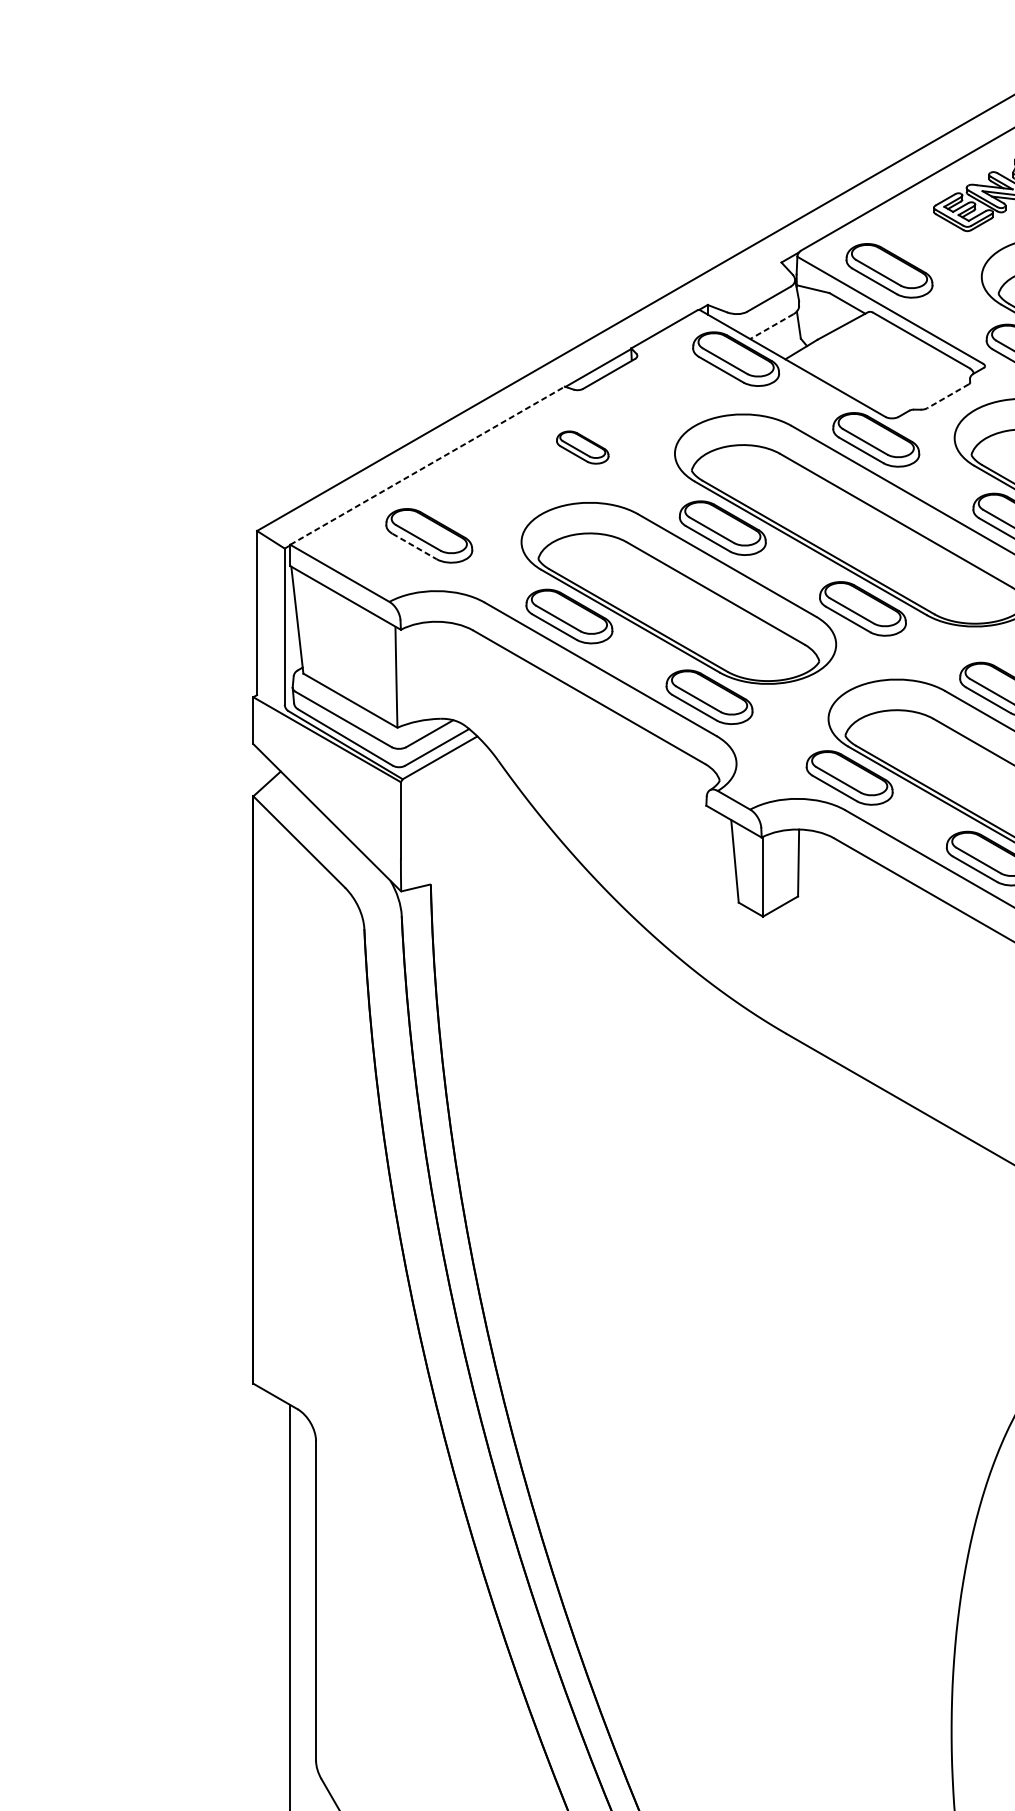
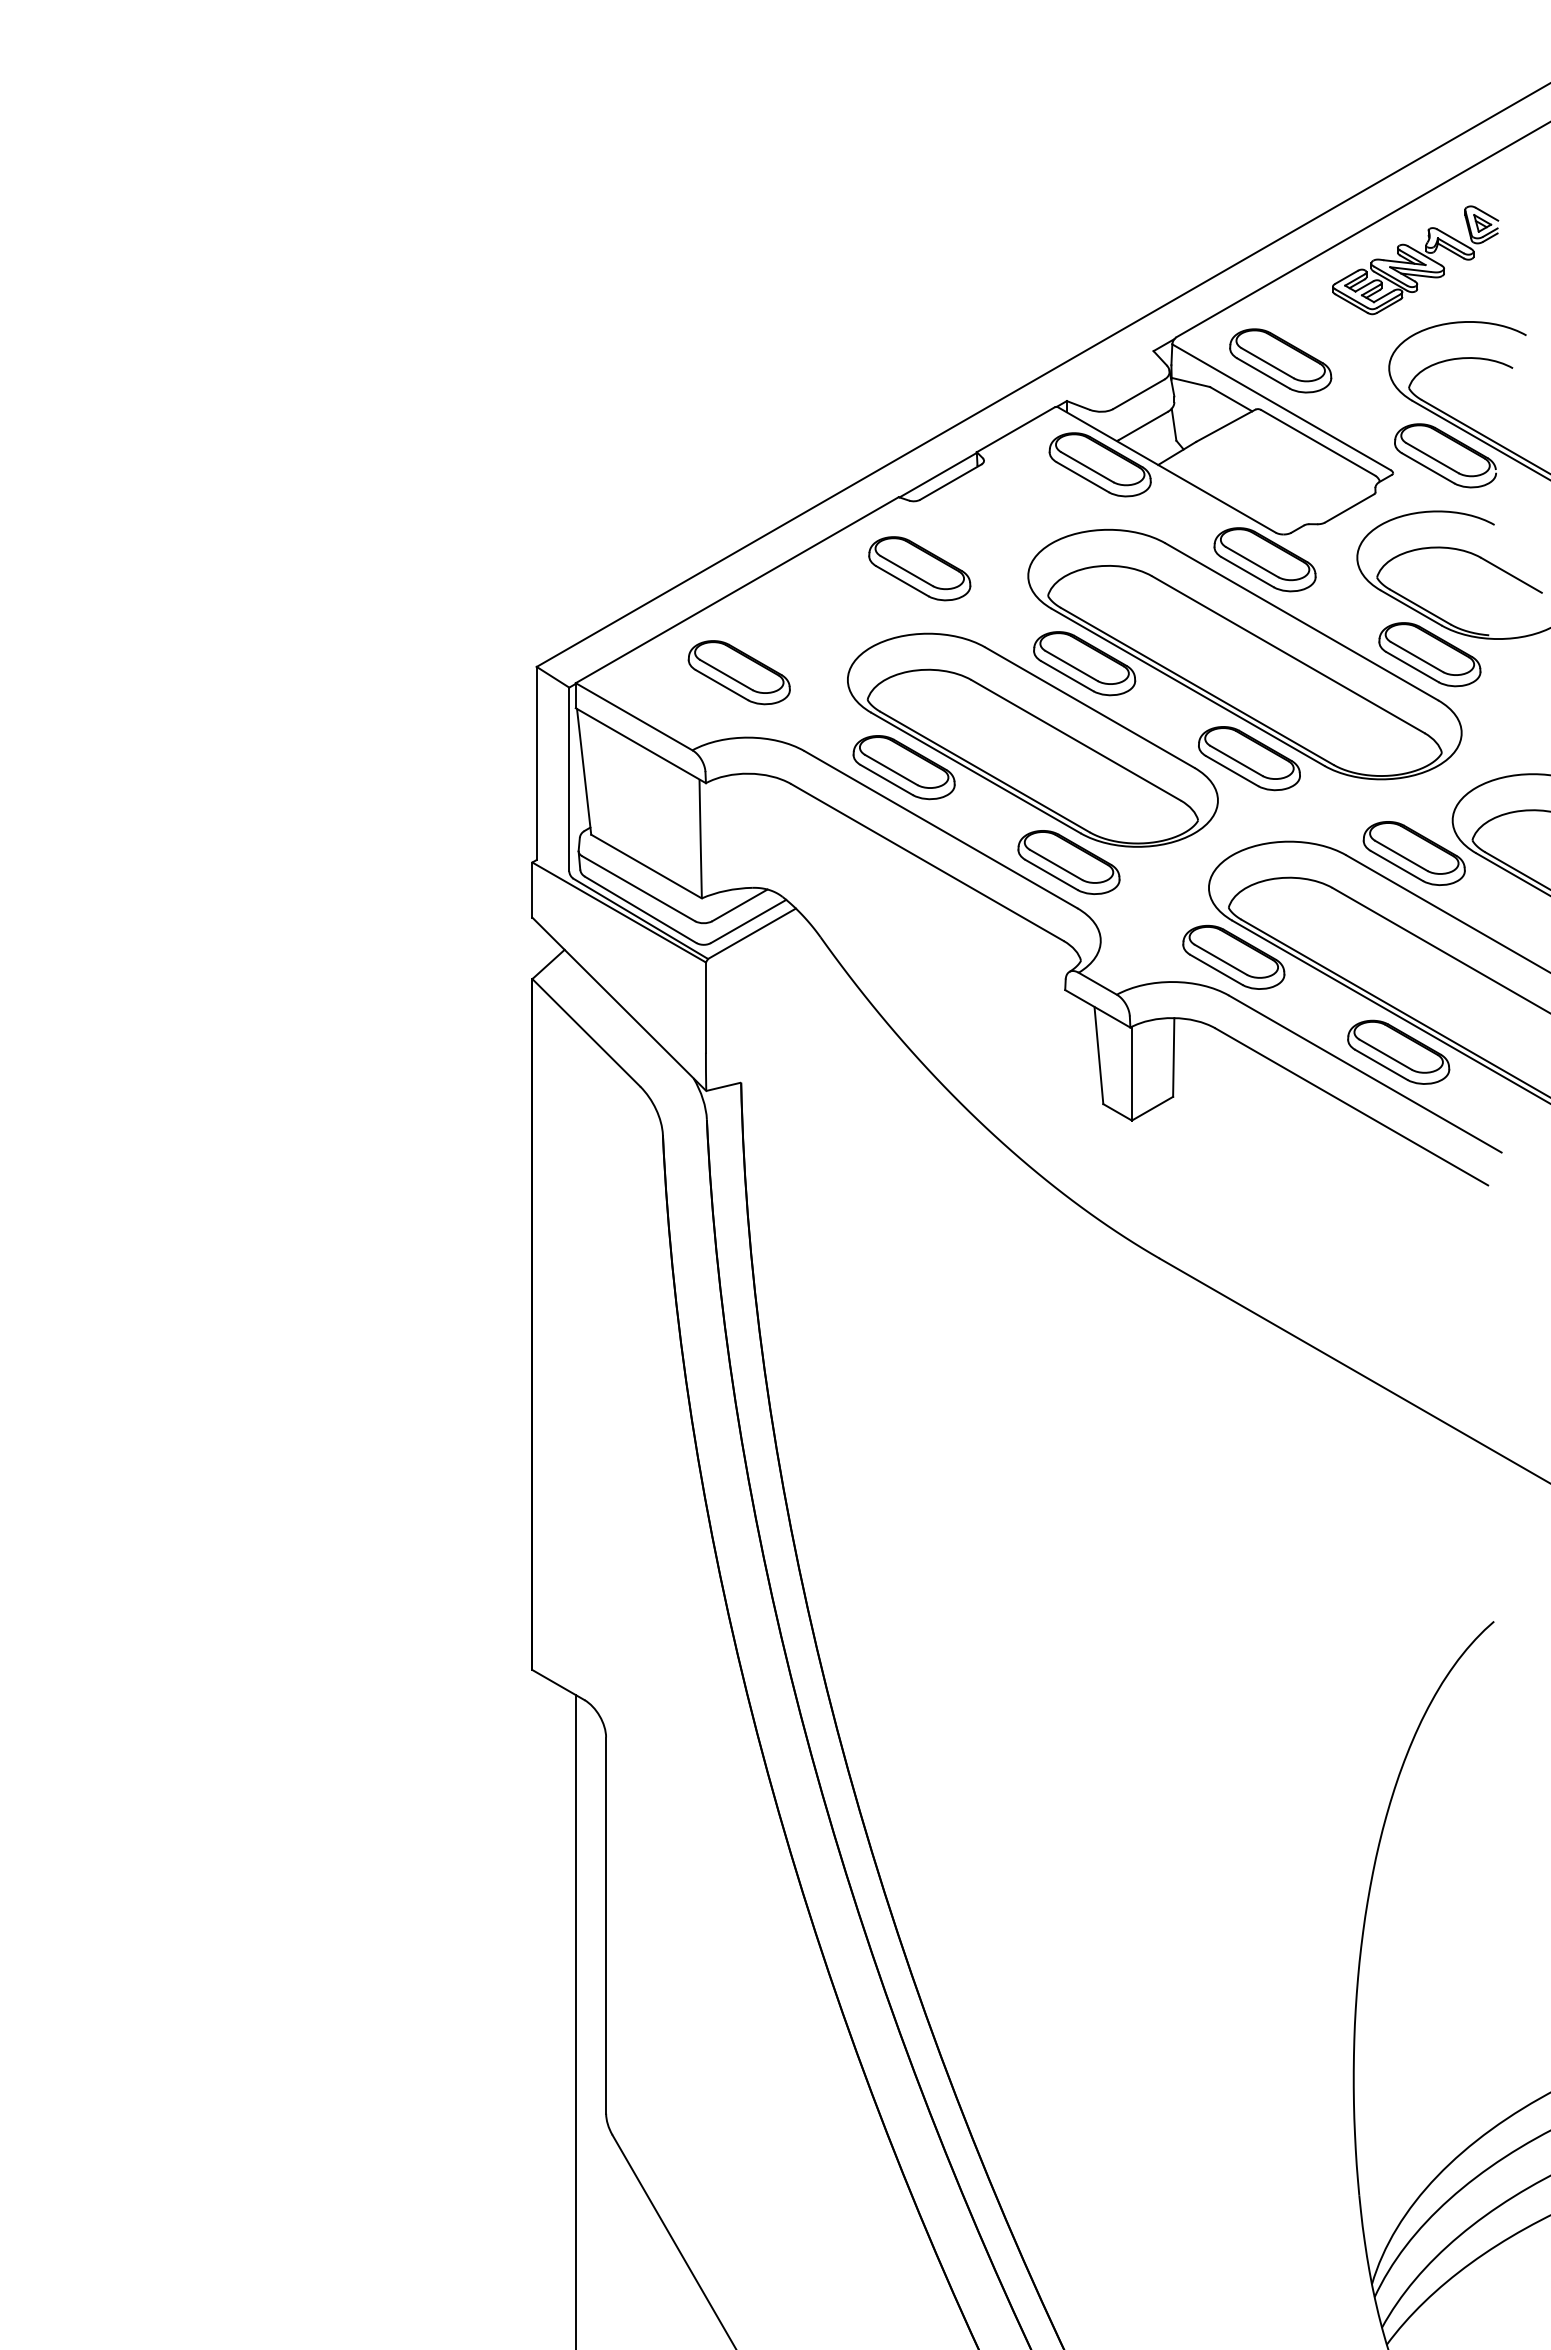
line: (772, 325) -> (1143, 425), dashed -> solid
line: (948, 396) -> (1349, 508), dashed -> solid
part: (582, 447) -> (919, 568), size x1.67
line: (427, 465) -> (737, 589), dashed -> solid
line: (415, 546) -> (722, 685), dashed -> solid

